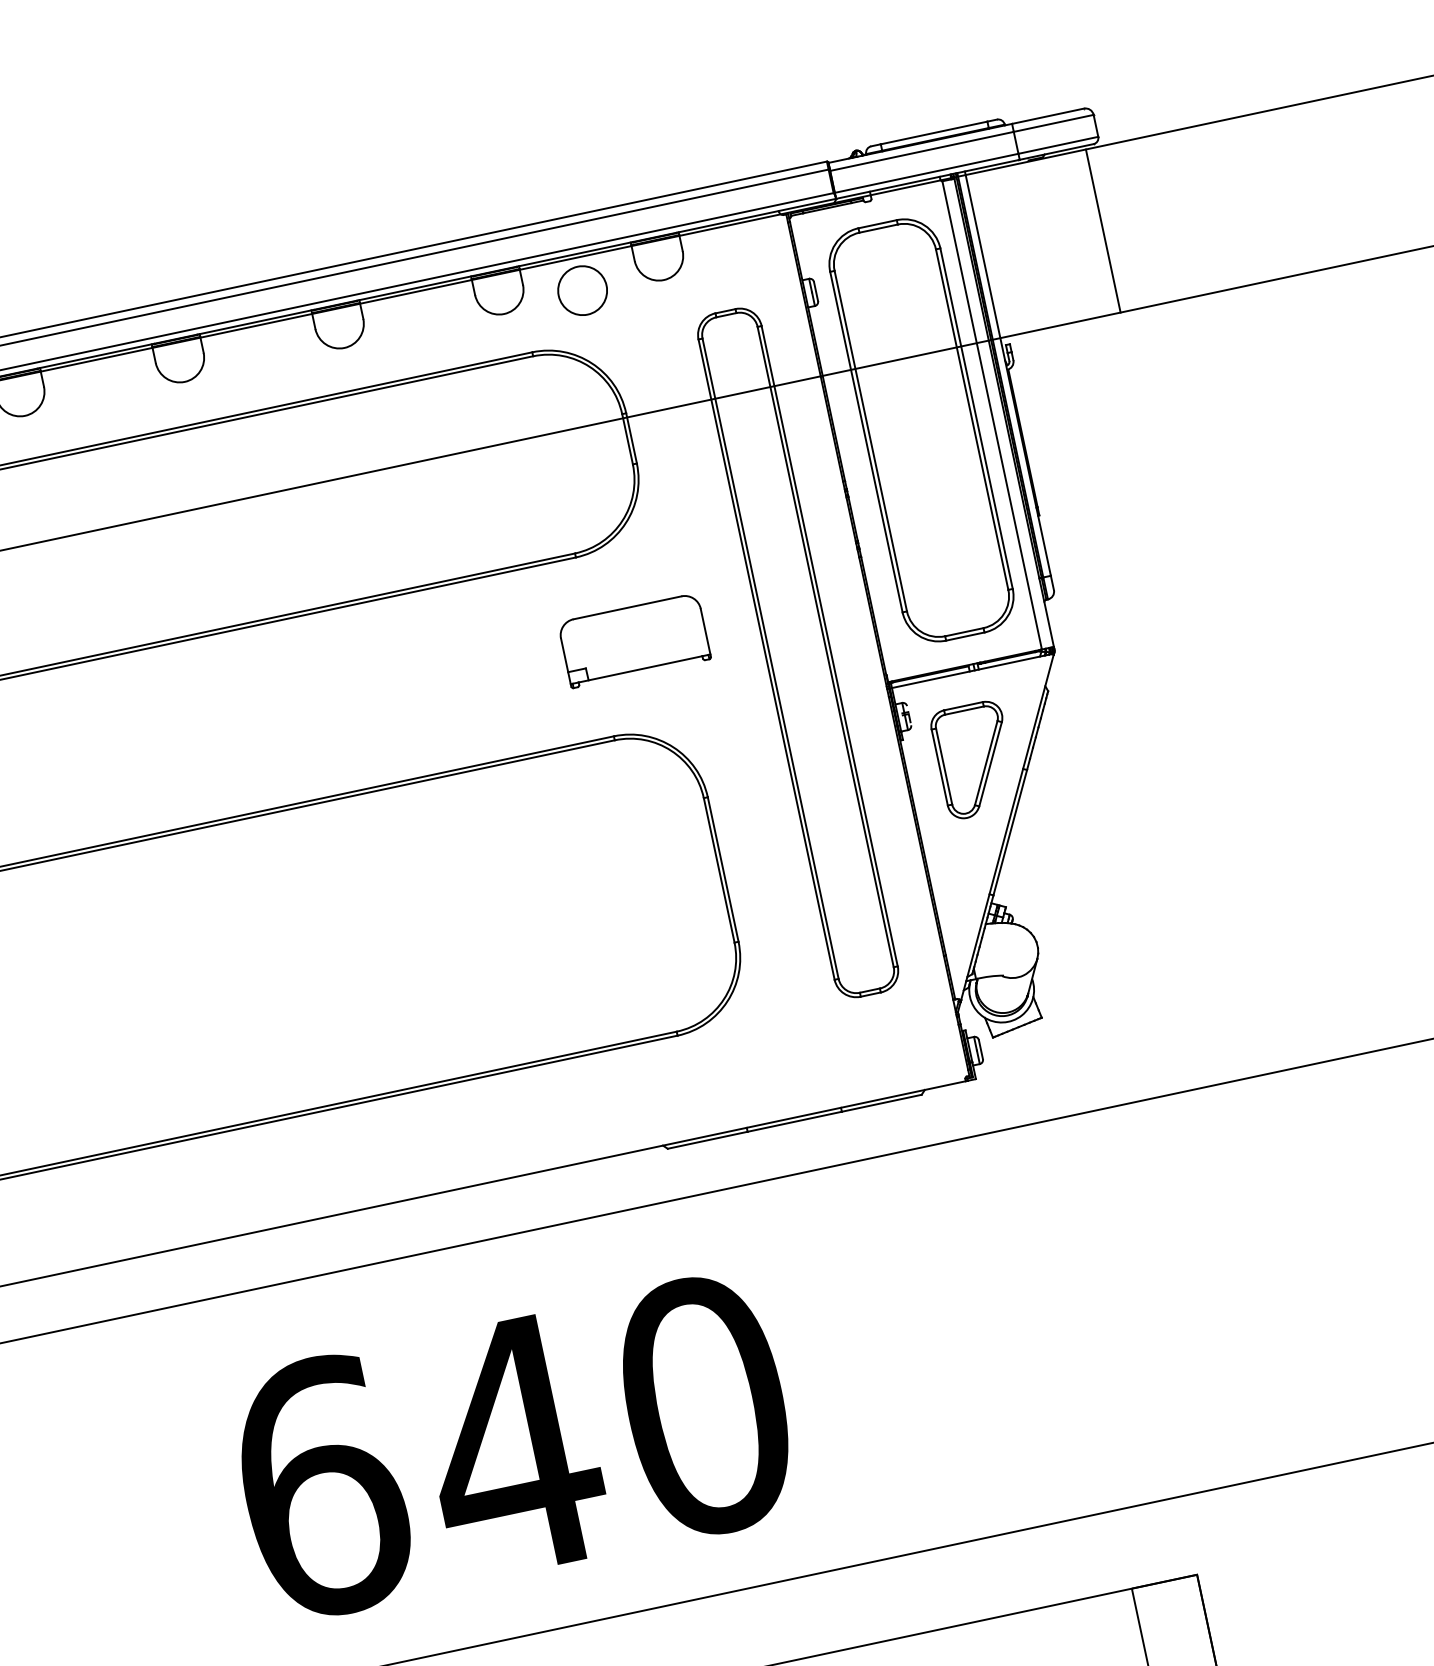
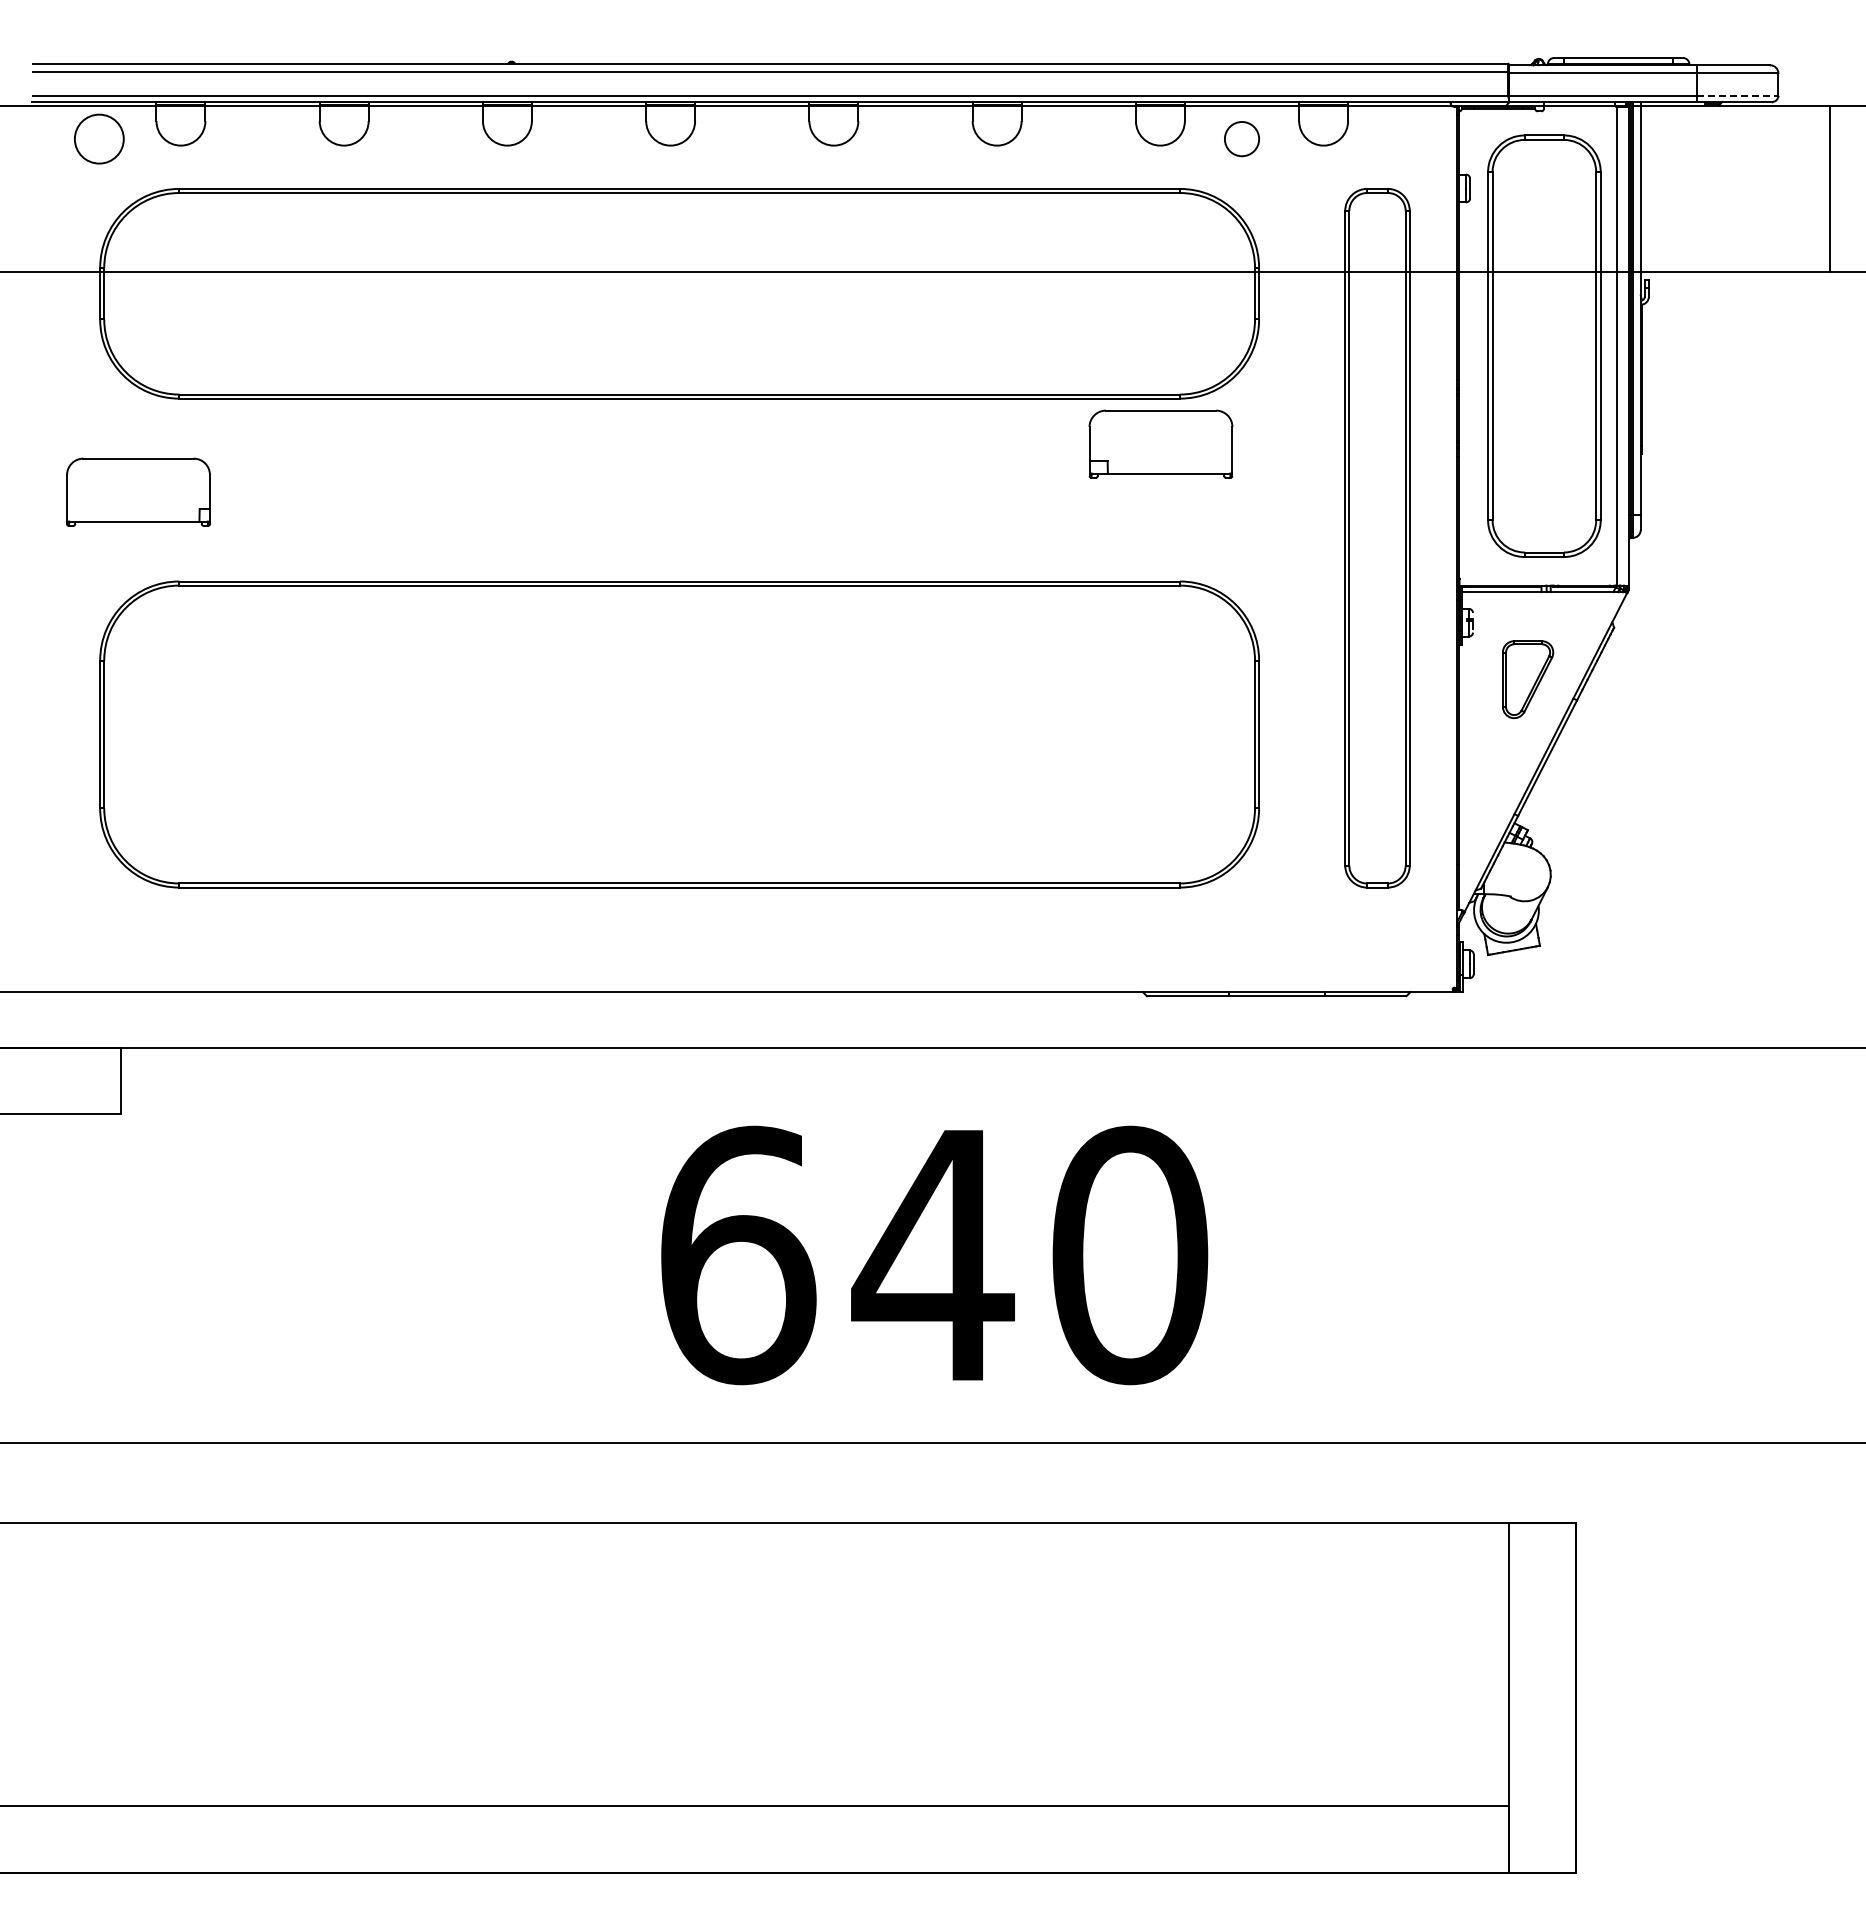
line: (1058, 145) -> (1737, 95), solid -> dashed
line: (1103, 230) -> (1829, 188), moved
circle: (582, 290) -> (1241, 138), size x0.7
part: (633, 640) -> (1160, 443), moved
part: (974, 759) -> (1527, 679), size x0.7

